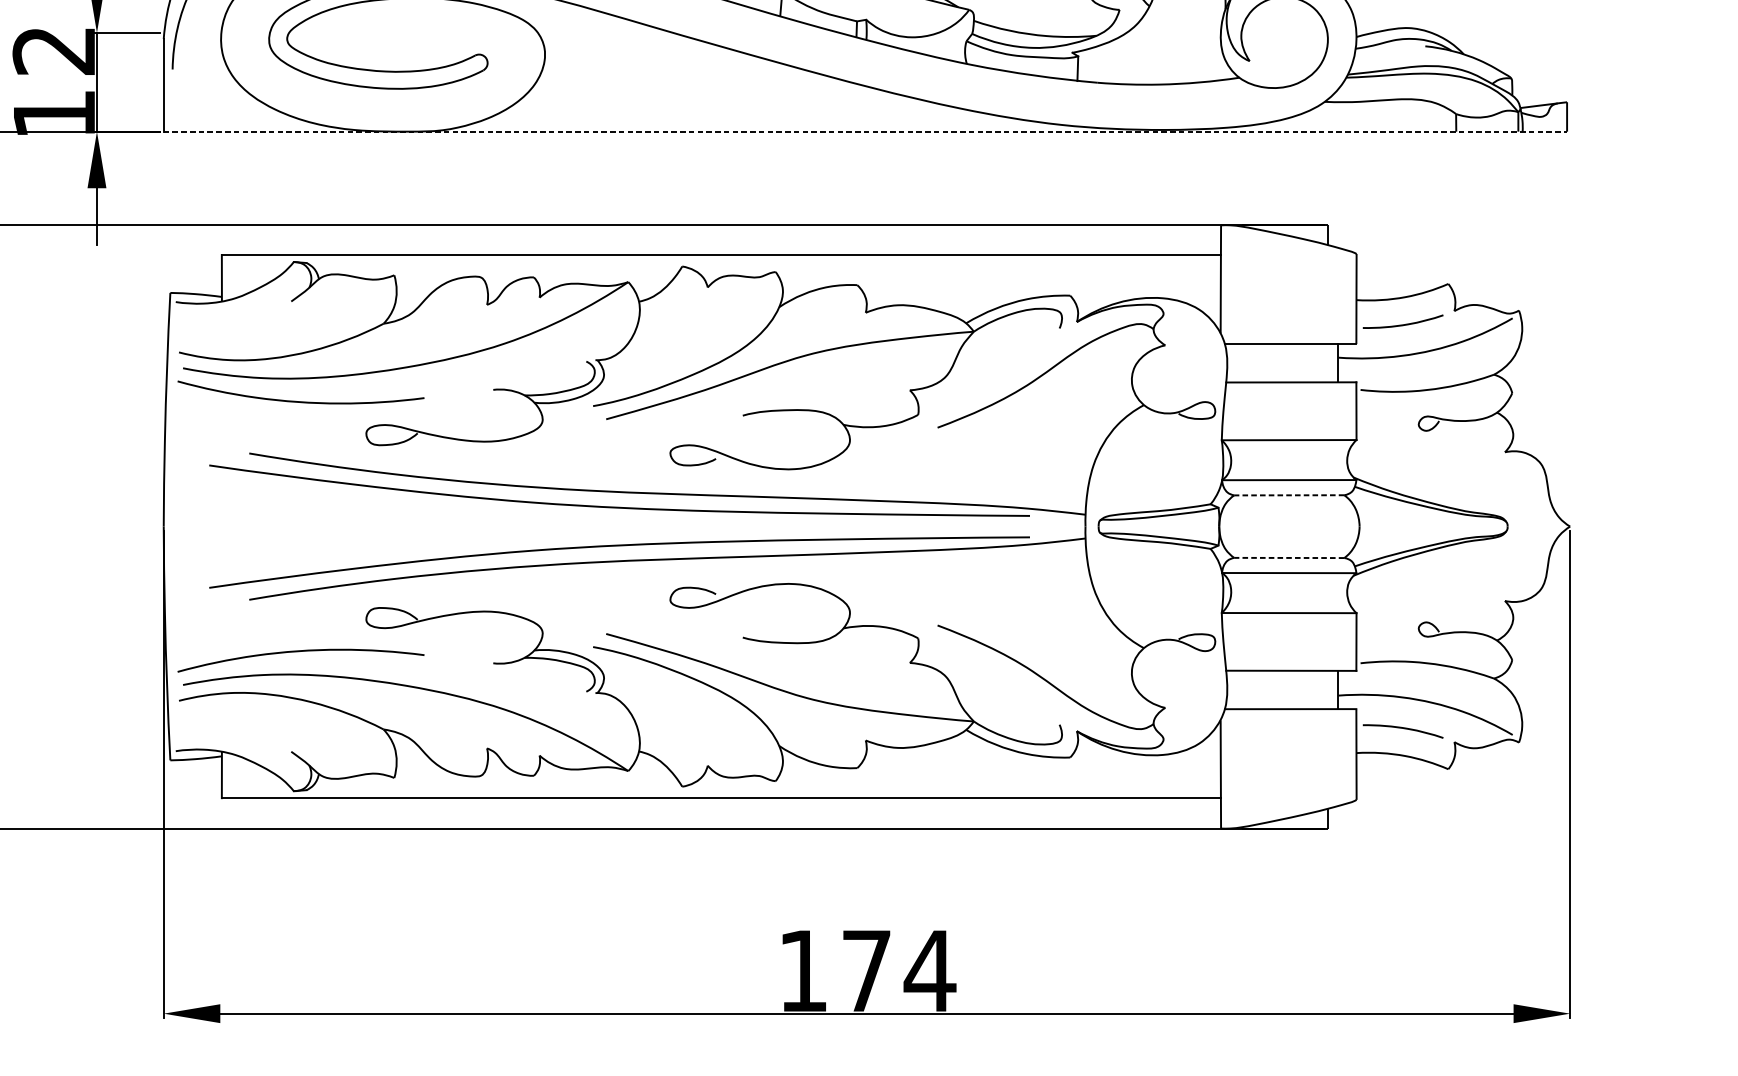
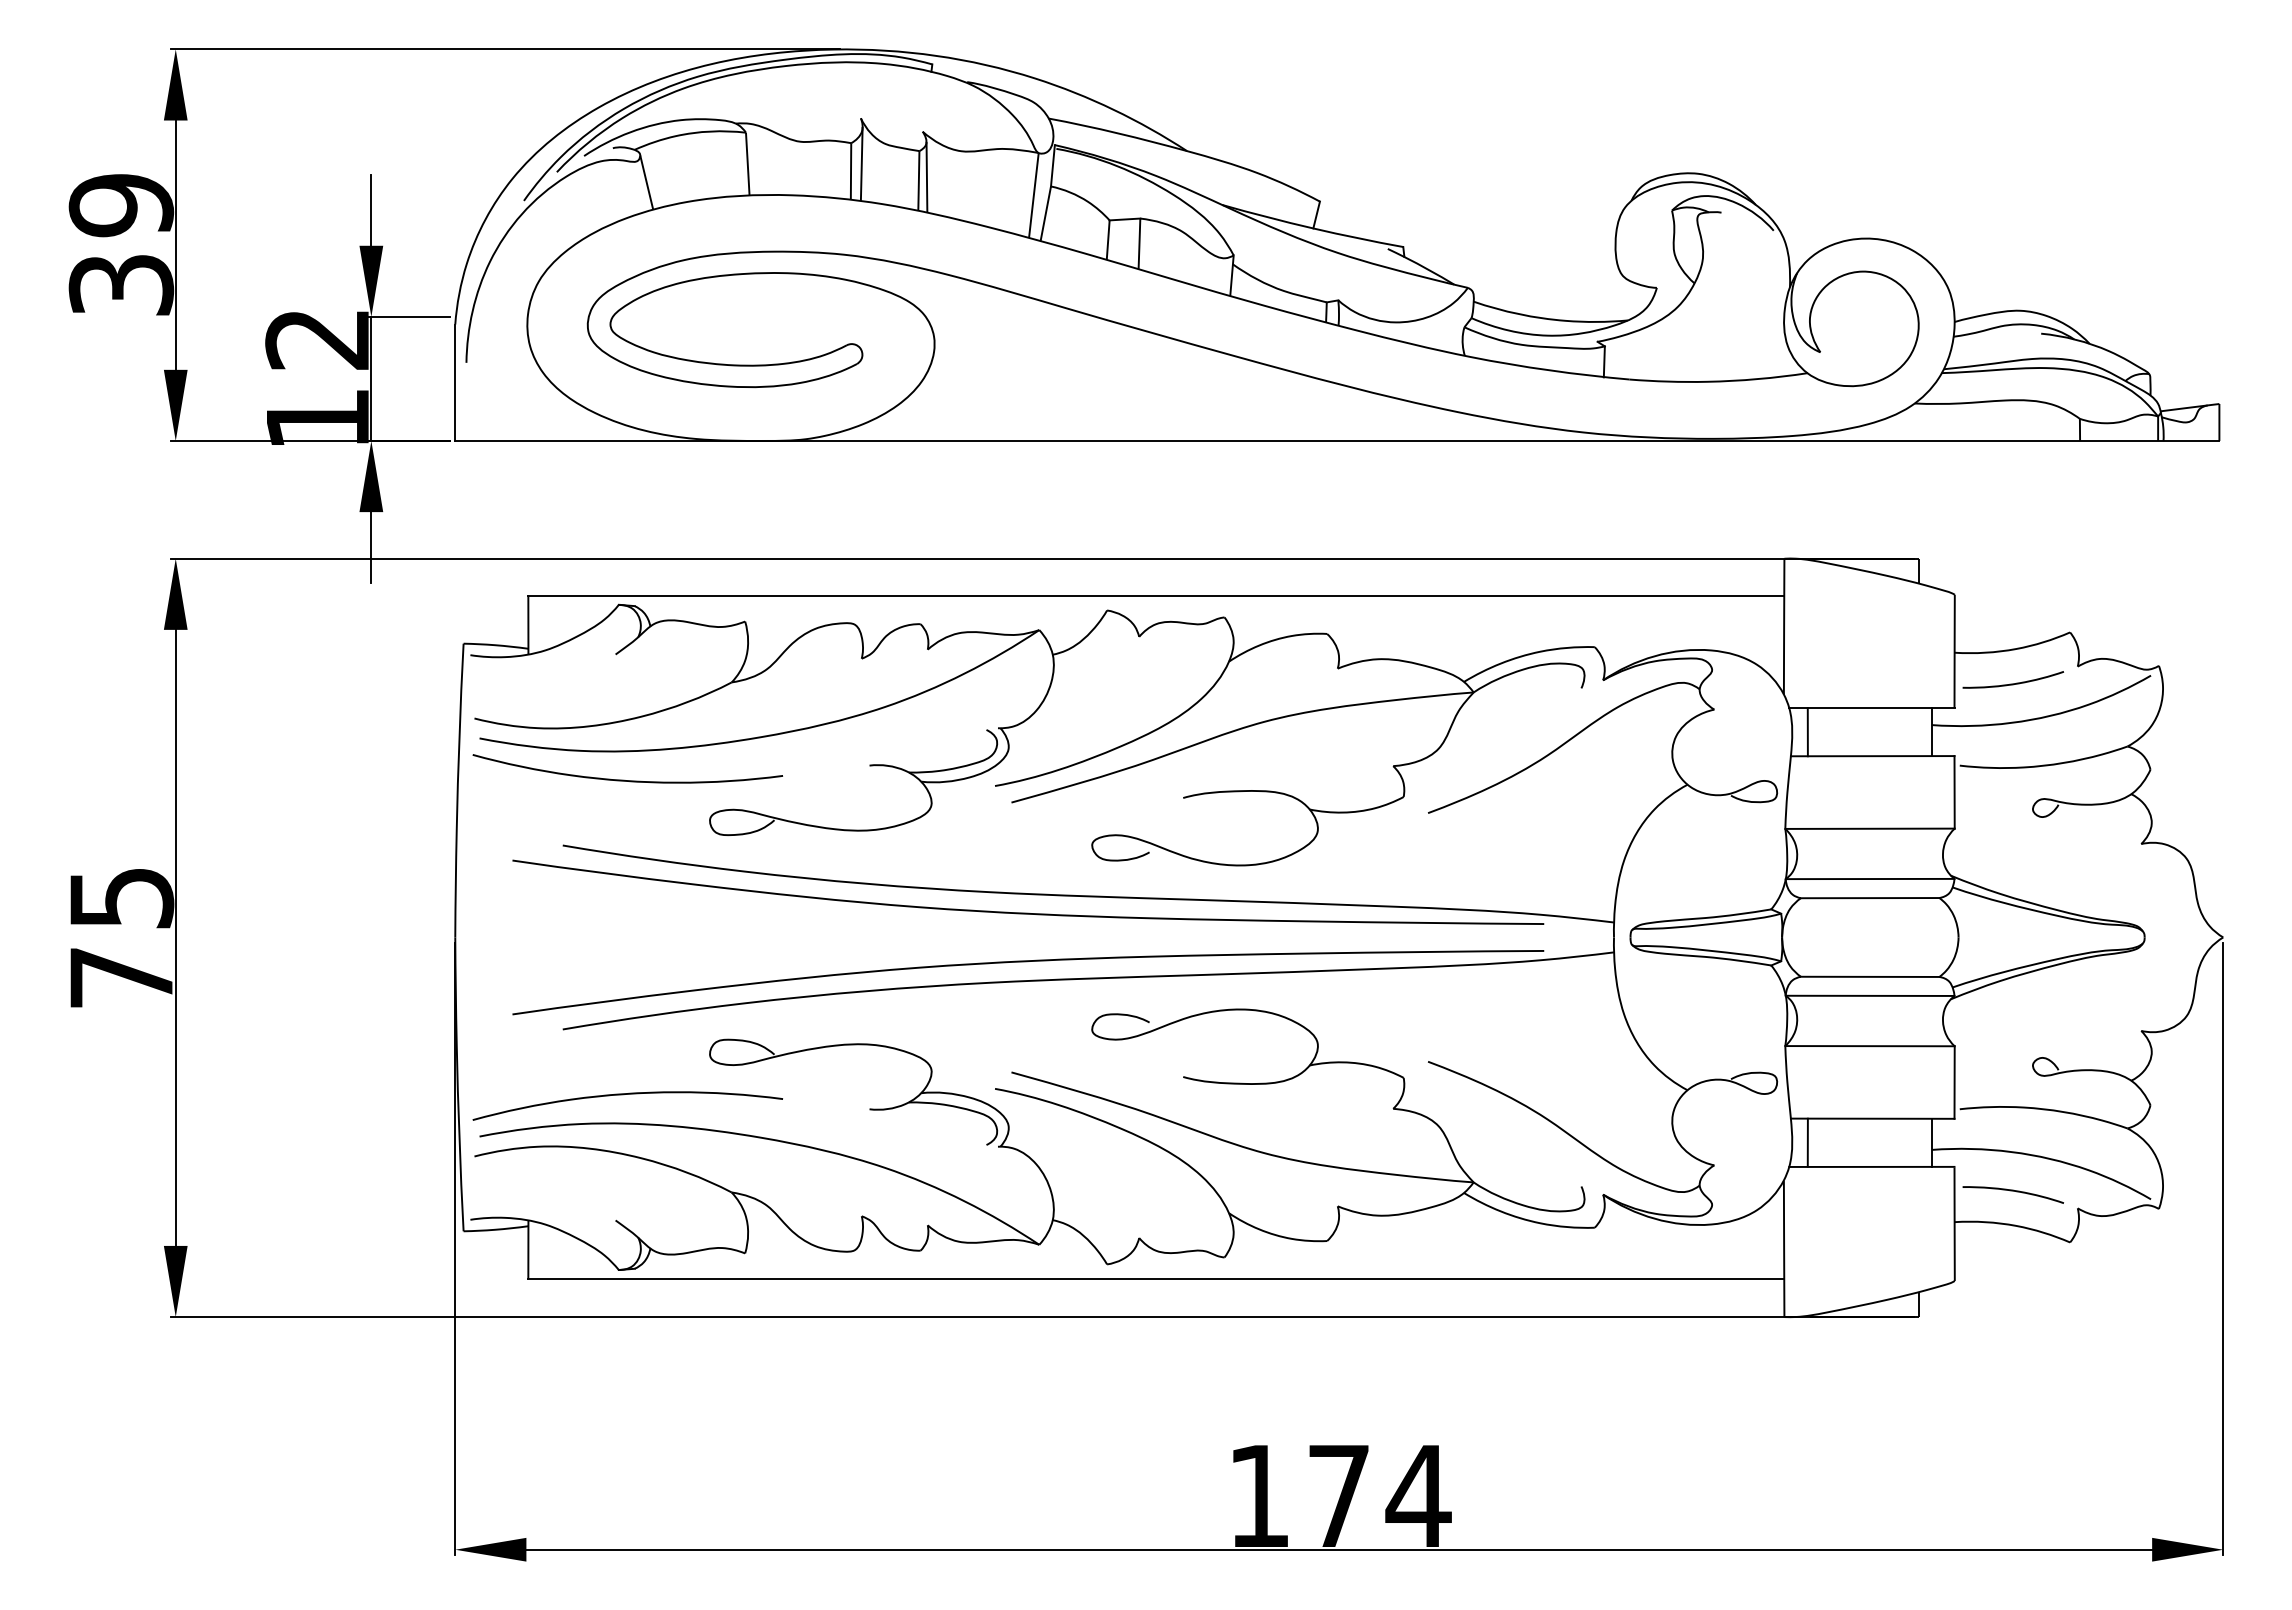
line: (865, 131) -> (1337, 440), dashed -> solid
line: (1239, 363) -> (1807, 732), added
line: (1288, 495) -> (1869, 898), dashed -> solid
line: (1288, 557) -> (1869, 976), dashed -> solid
line: (1239, 689) -> (1807, 1142), added

